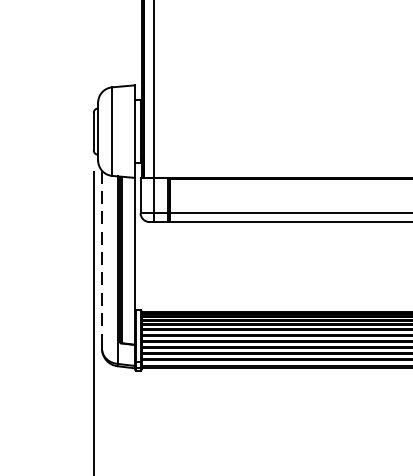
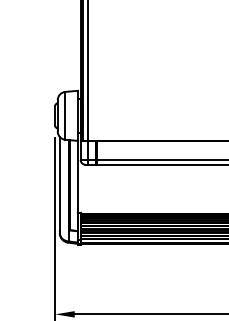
line: (101, 256) -> (59, 183), dashed -> solid

